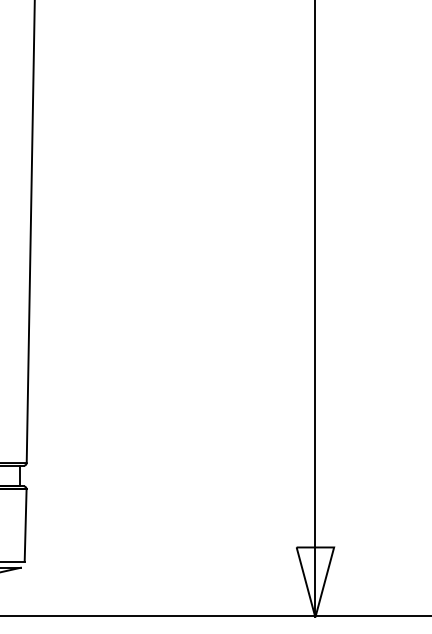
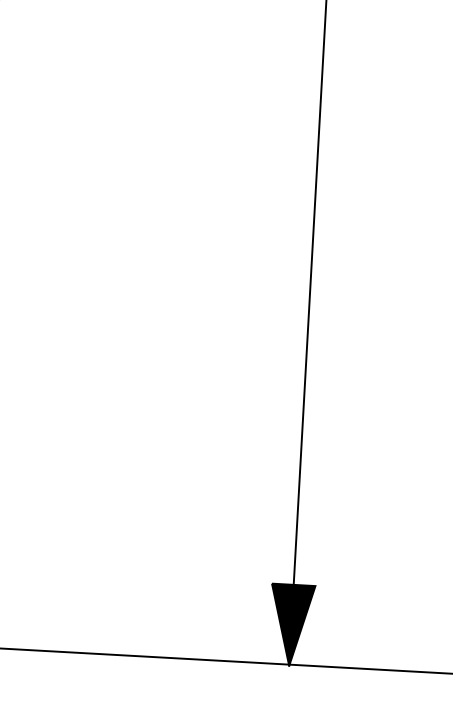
fill: (315, 582) -> (291, 625), added

